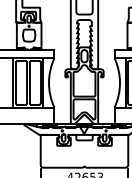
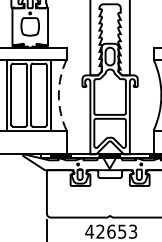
arc: (48, 82) -> (58, 94), solid -> dashed

